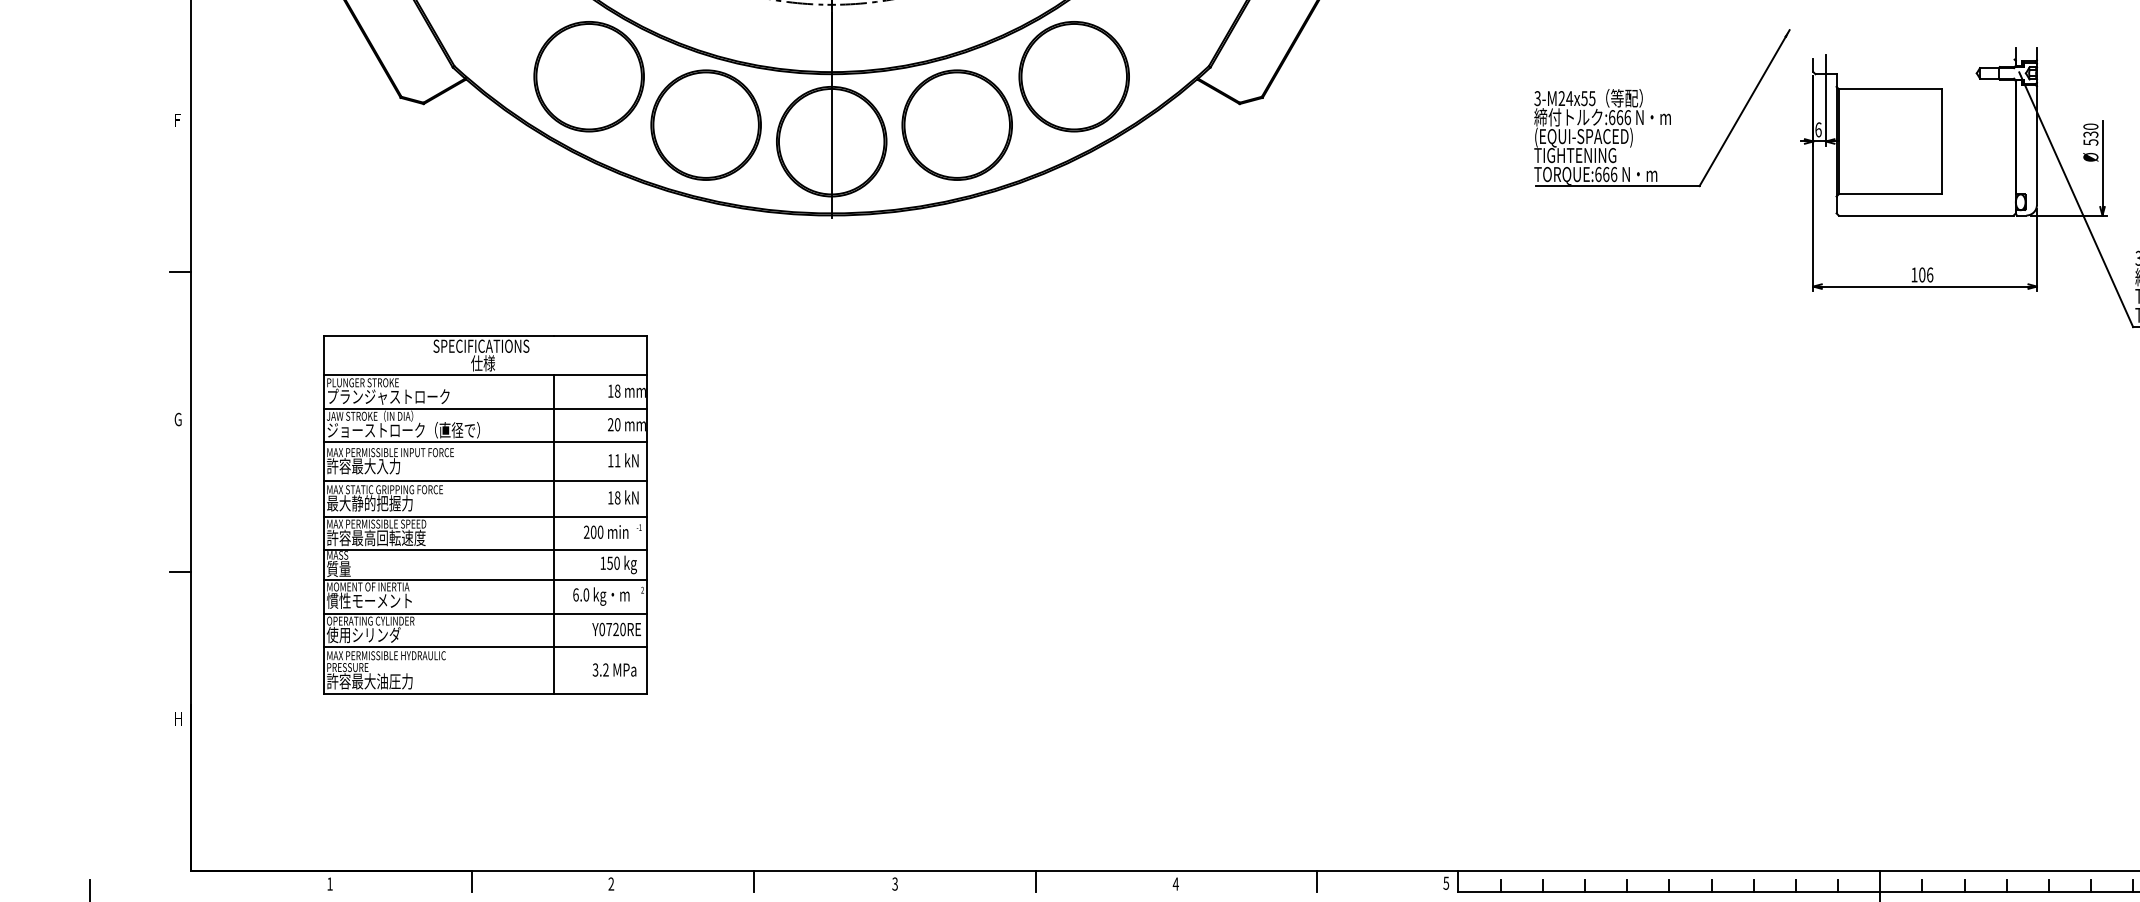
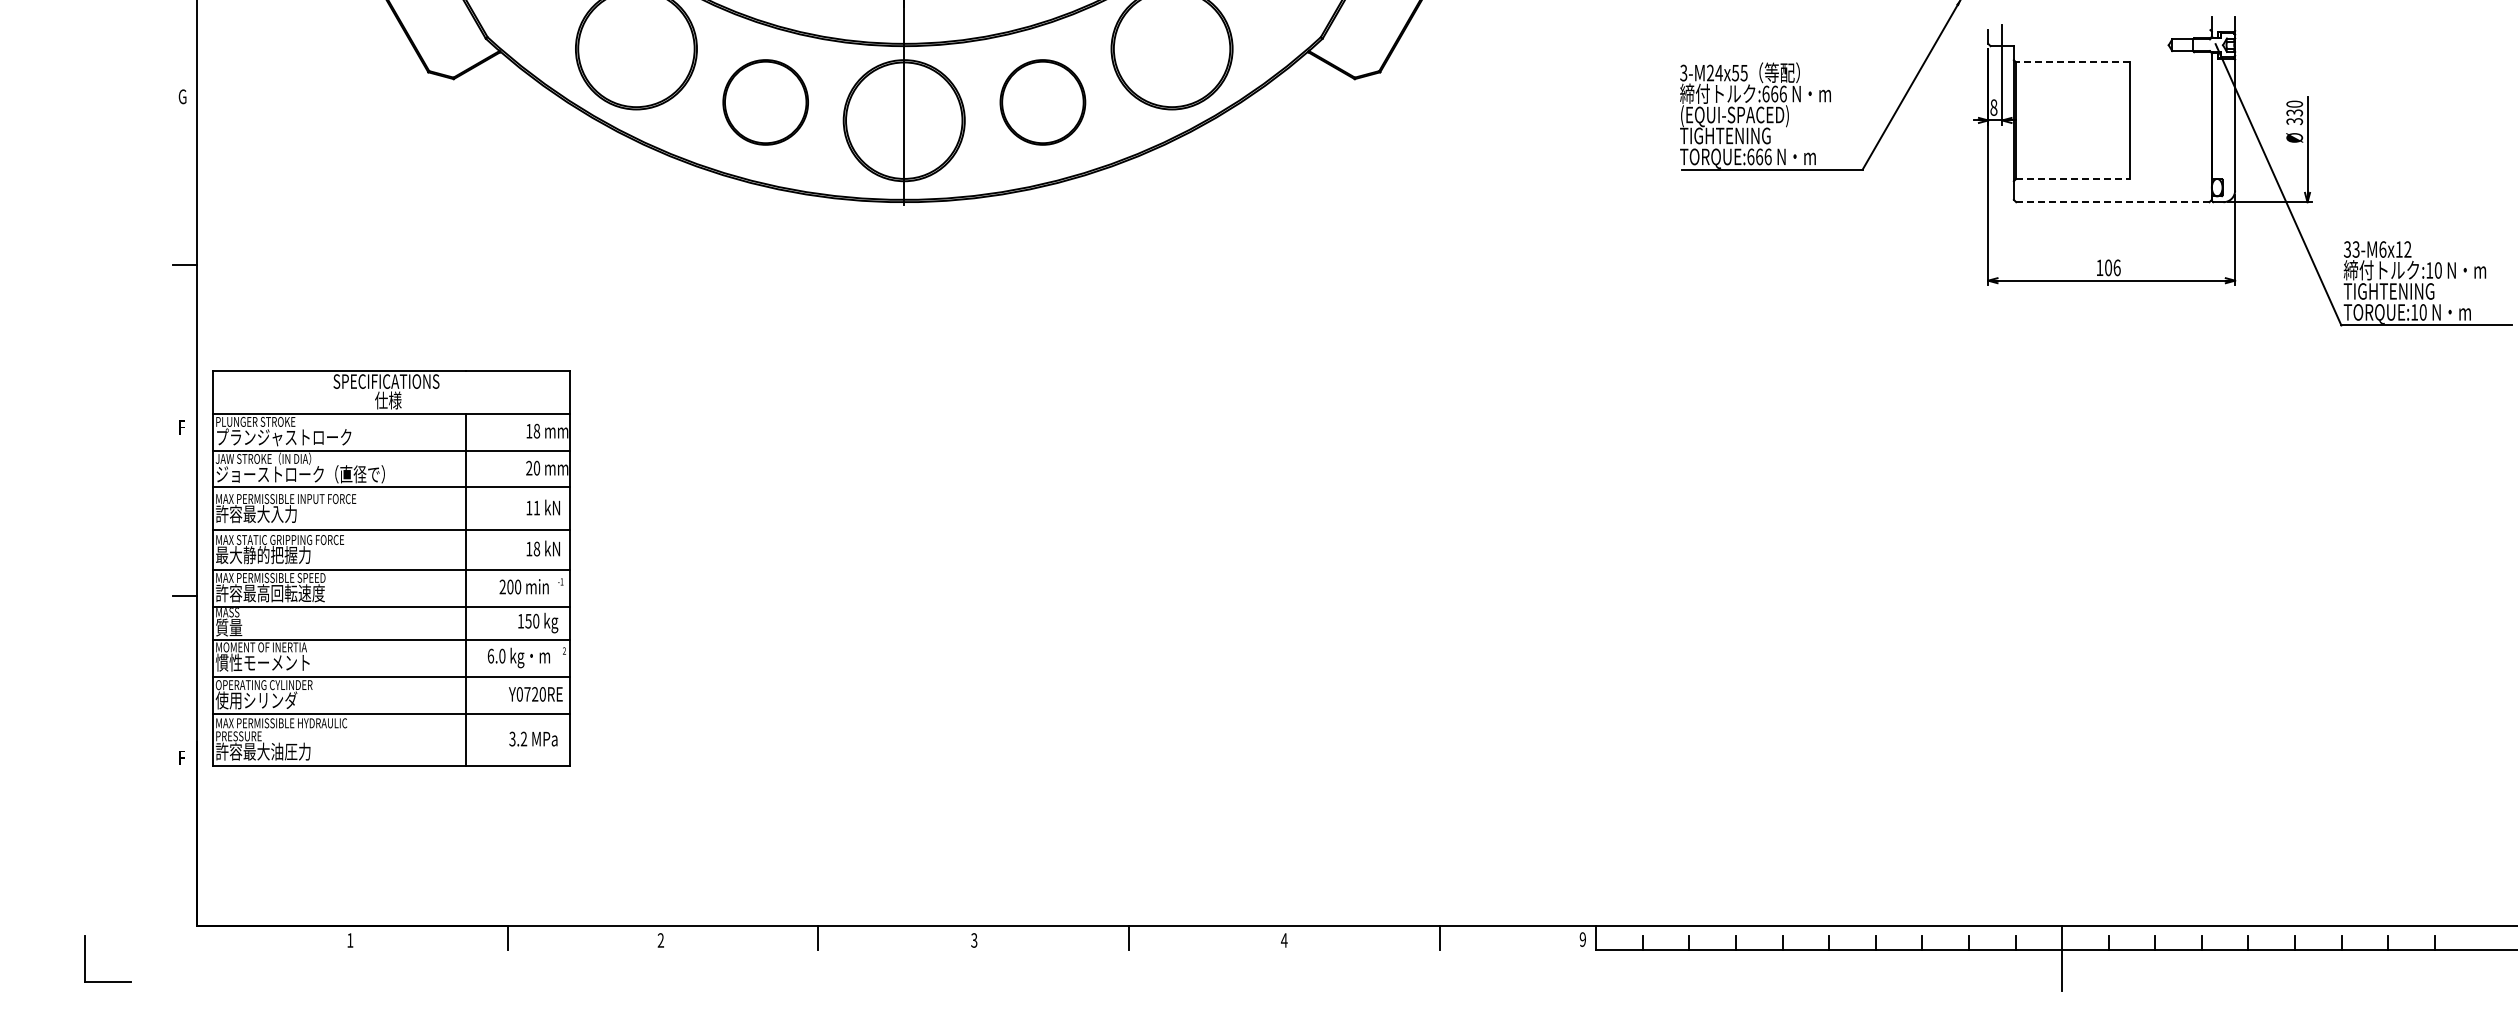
line: (1889, 88) -> (2072, 62), solid -> dashed
text: (178, 119) -> (182, 96), F -> G
part: (706, 125) -> (765, 102), size x0.7
part: (956, 125) -> (1042, 102), size x0.7
text: (1818, 129) -> (1993, 107), 6 -> 8
text: (2090, 142) -> (2294, 121), 530 -> 330
line: (1890, 194) -> (2073, 178), solid -> dashed
line: (1925, 215) -> (2112, 202), solid -> dashed
text: (178, 419) -> (182, 427), G -> F
part: (485, 515) -> (391, 568), moved
text: (178, 718) -> (183, 757), H -> F
text: (1445, 883) -> (1582, 939), 5 -> 9

